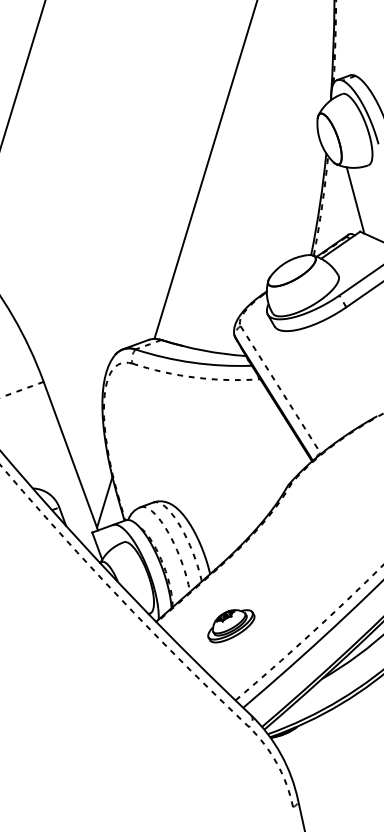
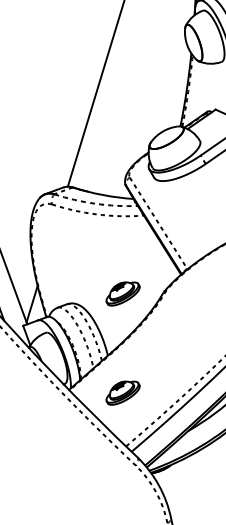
line: (355, 200) -> (212, 87), removed
arc: (193, 362) -> (95, 203), solid -> dashed
part: (231, 488) -> (123, 294), added

